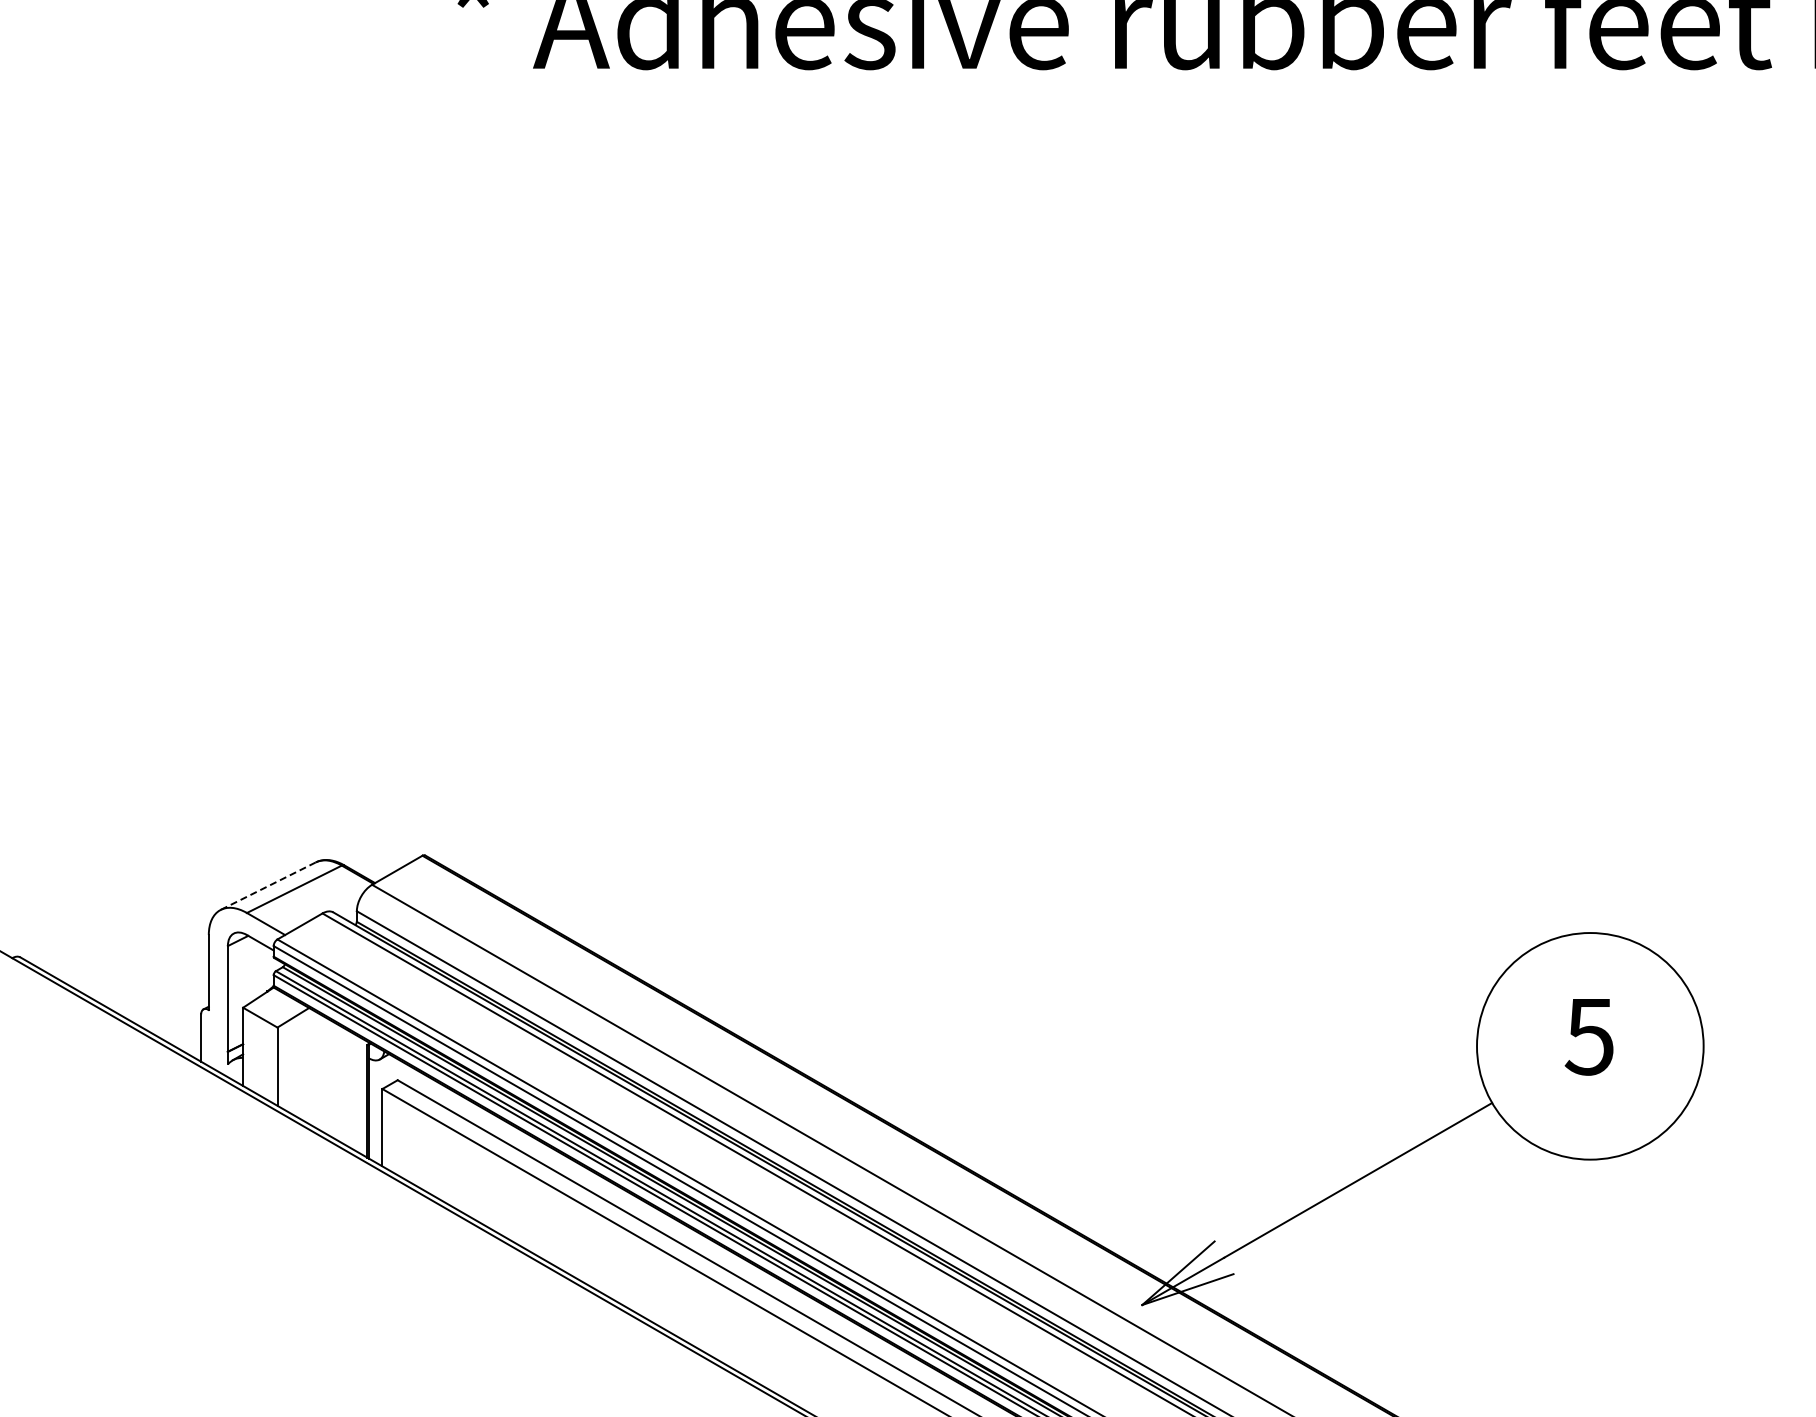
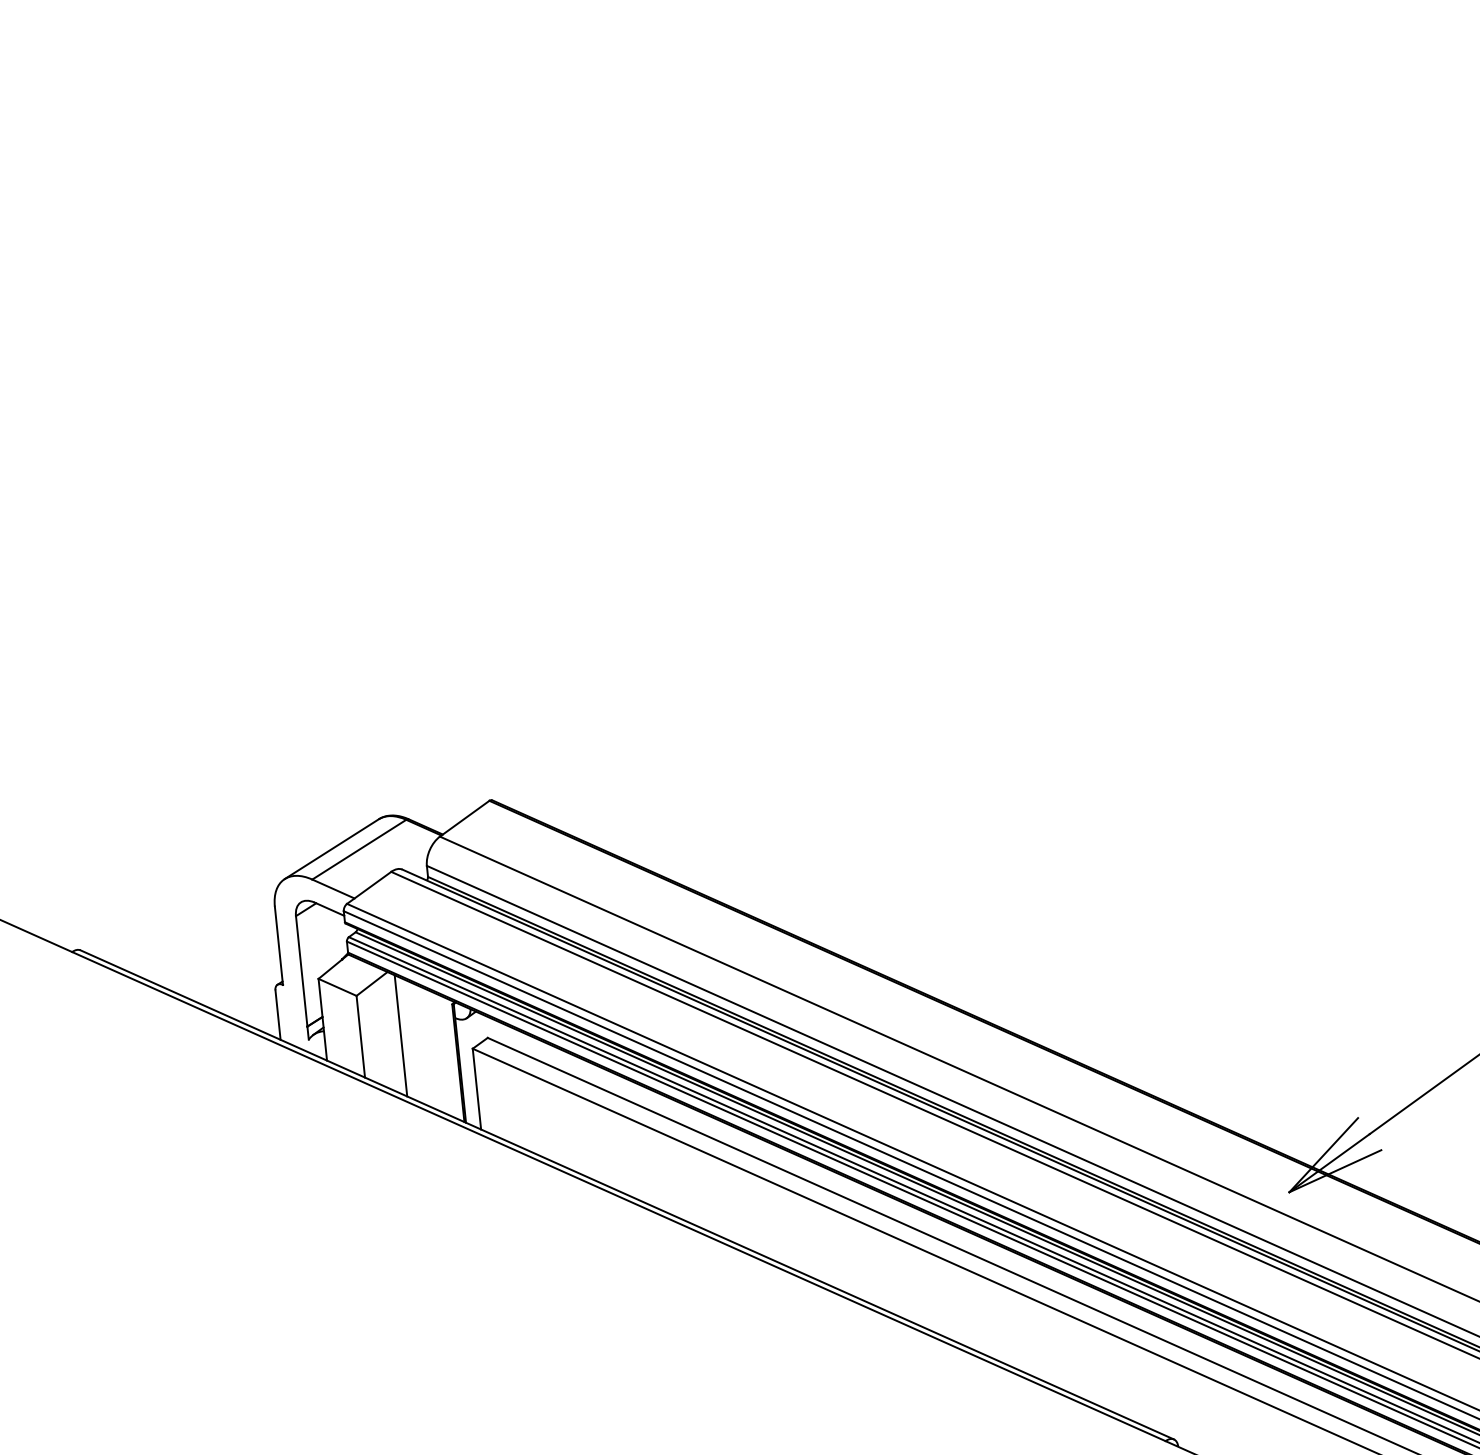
line: (268, 885) -> (331, 848), dashed -> solid
line: (315, 1069) -> (400, 1035), added

